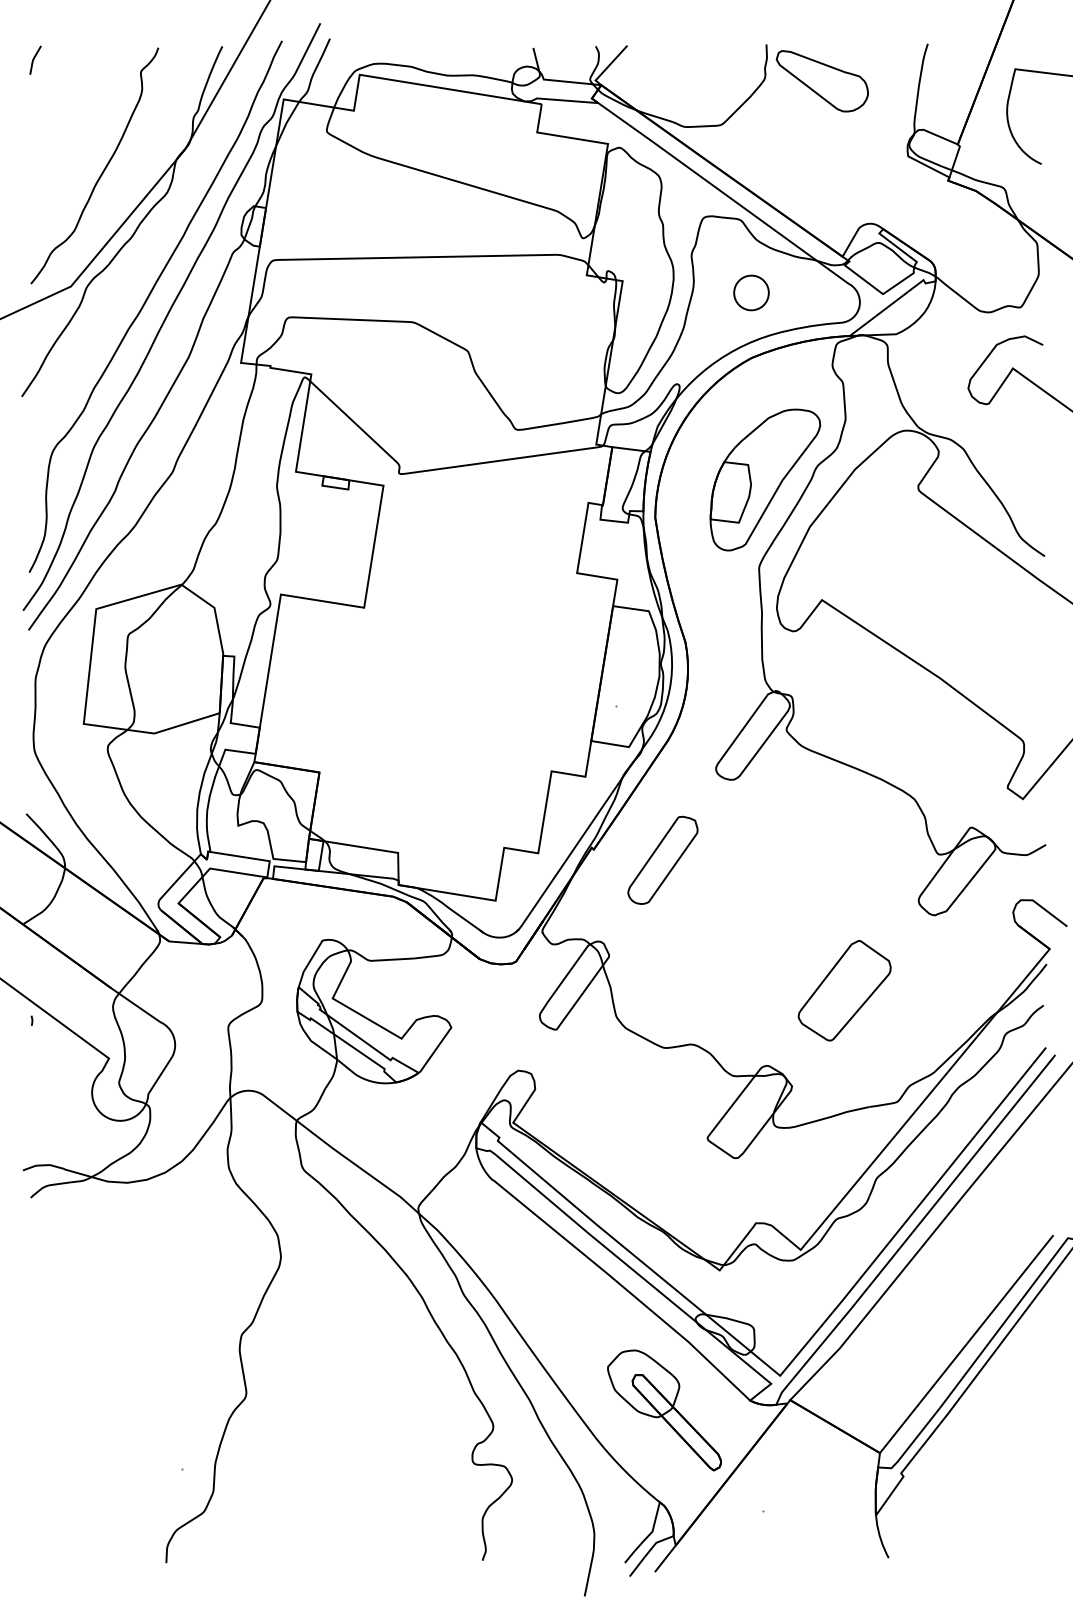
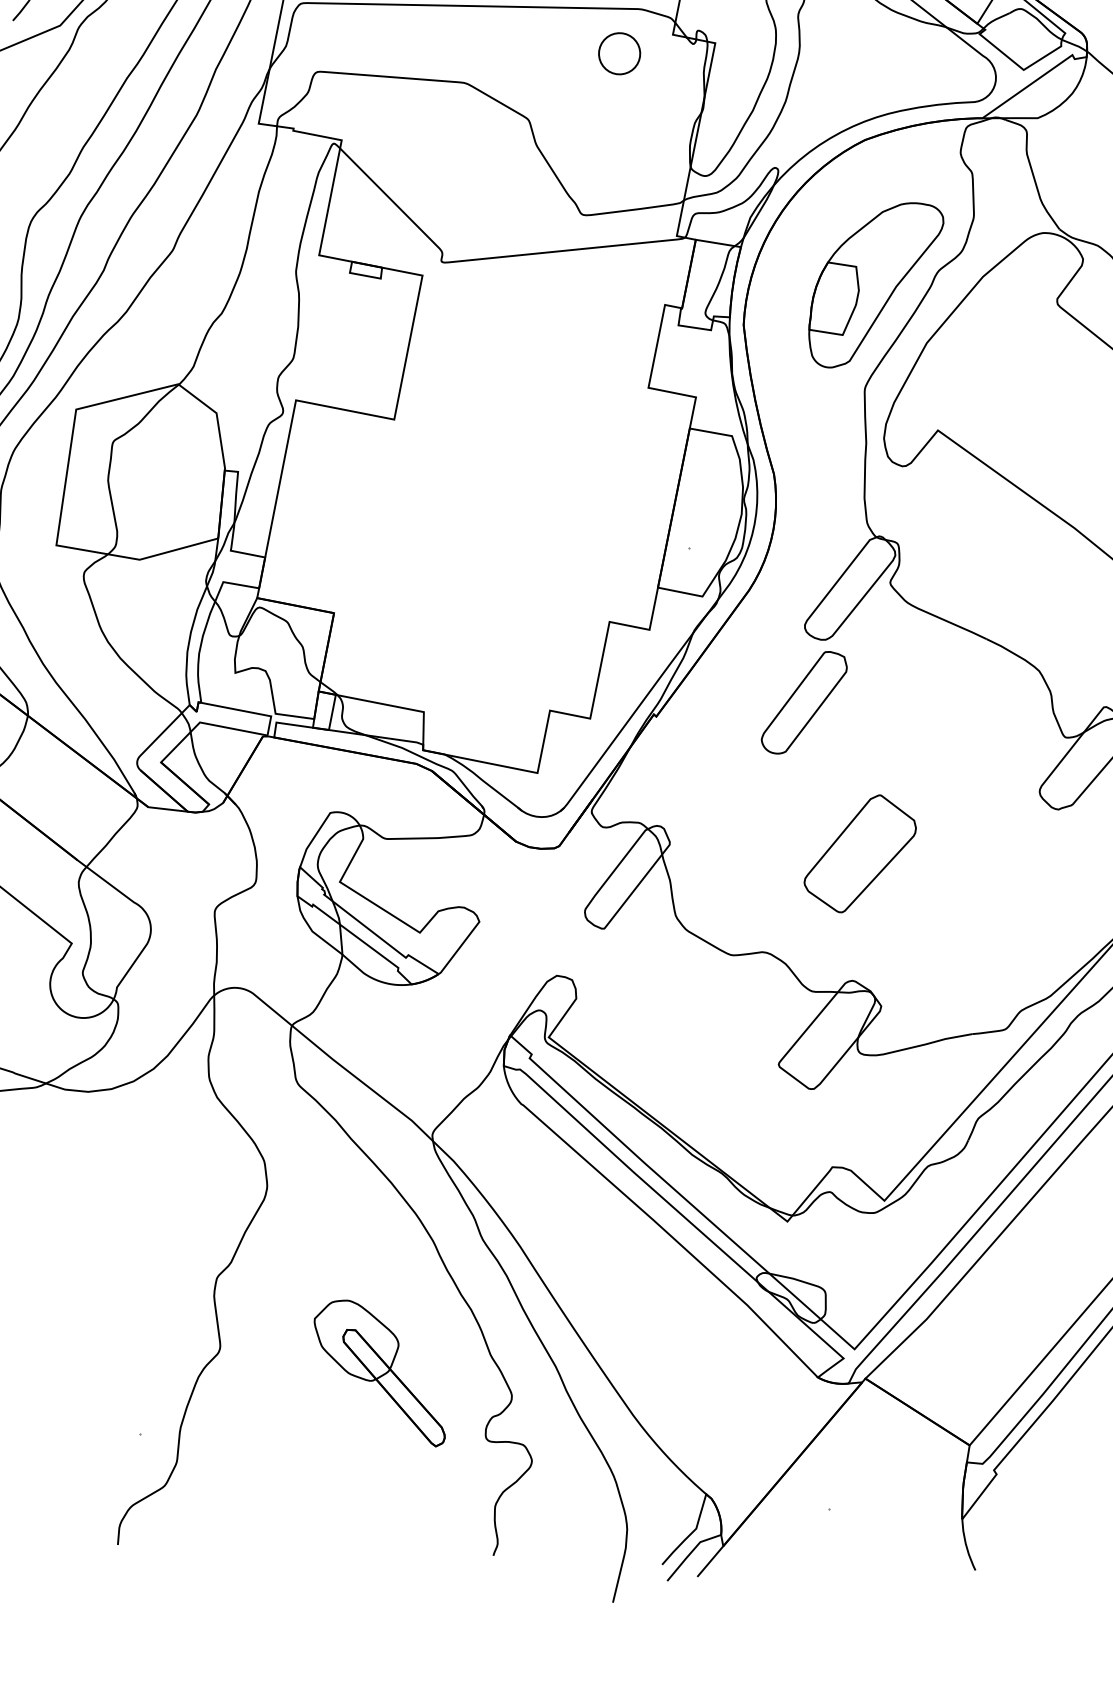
part: (751, 292) -> (619, 53), moved
part: (662, 859) -> (803, 701), moved
part: (844, 990) -> (860, 853), moved
part: (664, 1410) -> (379, 1373), moved

